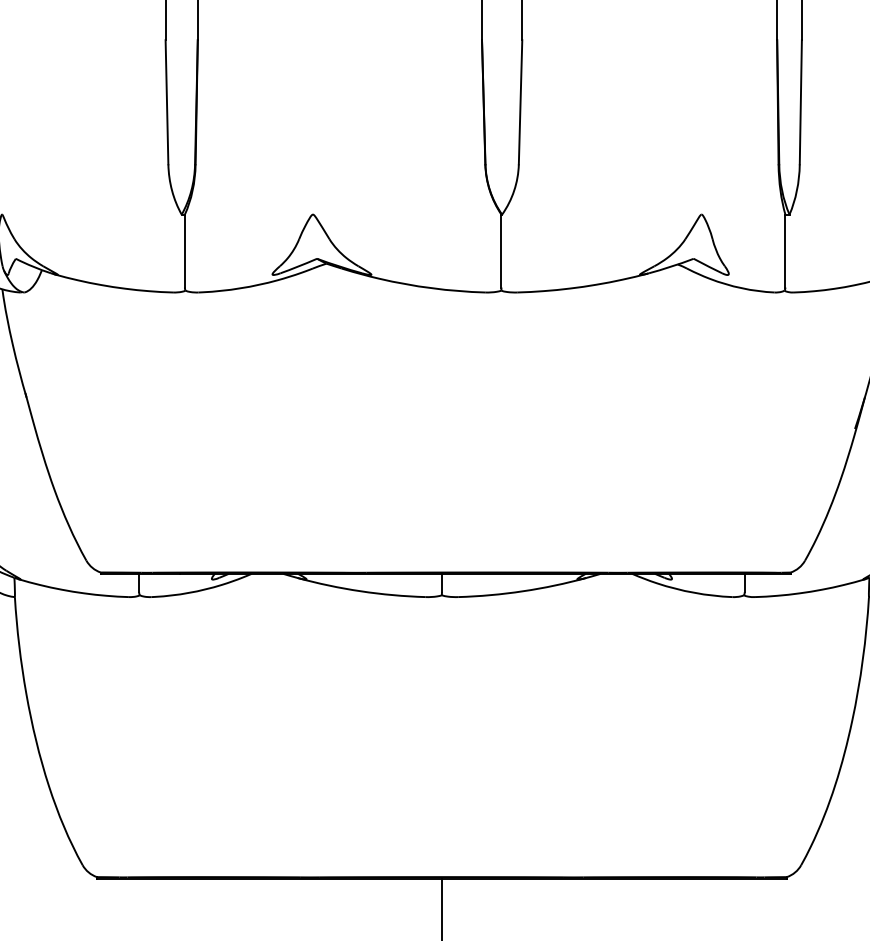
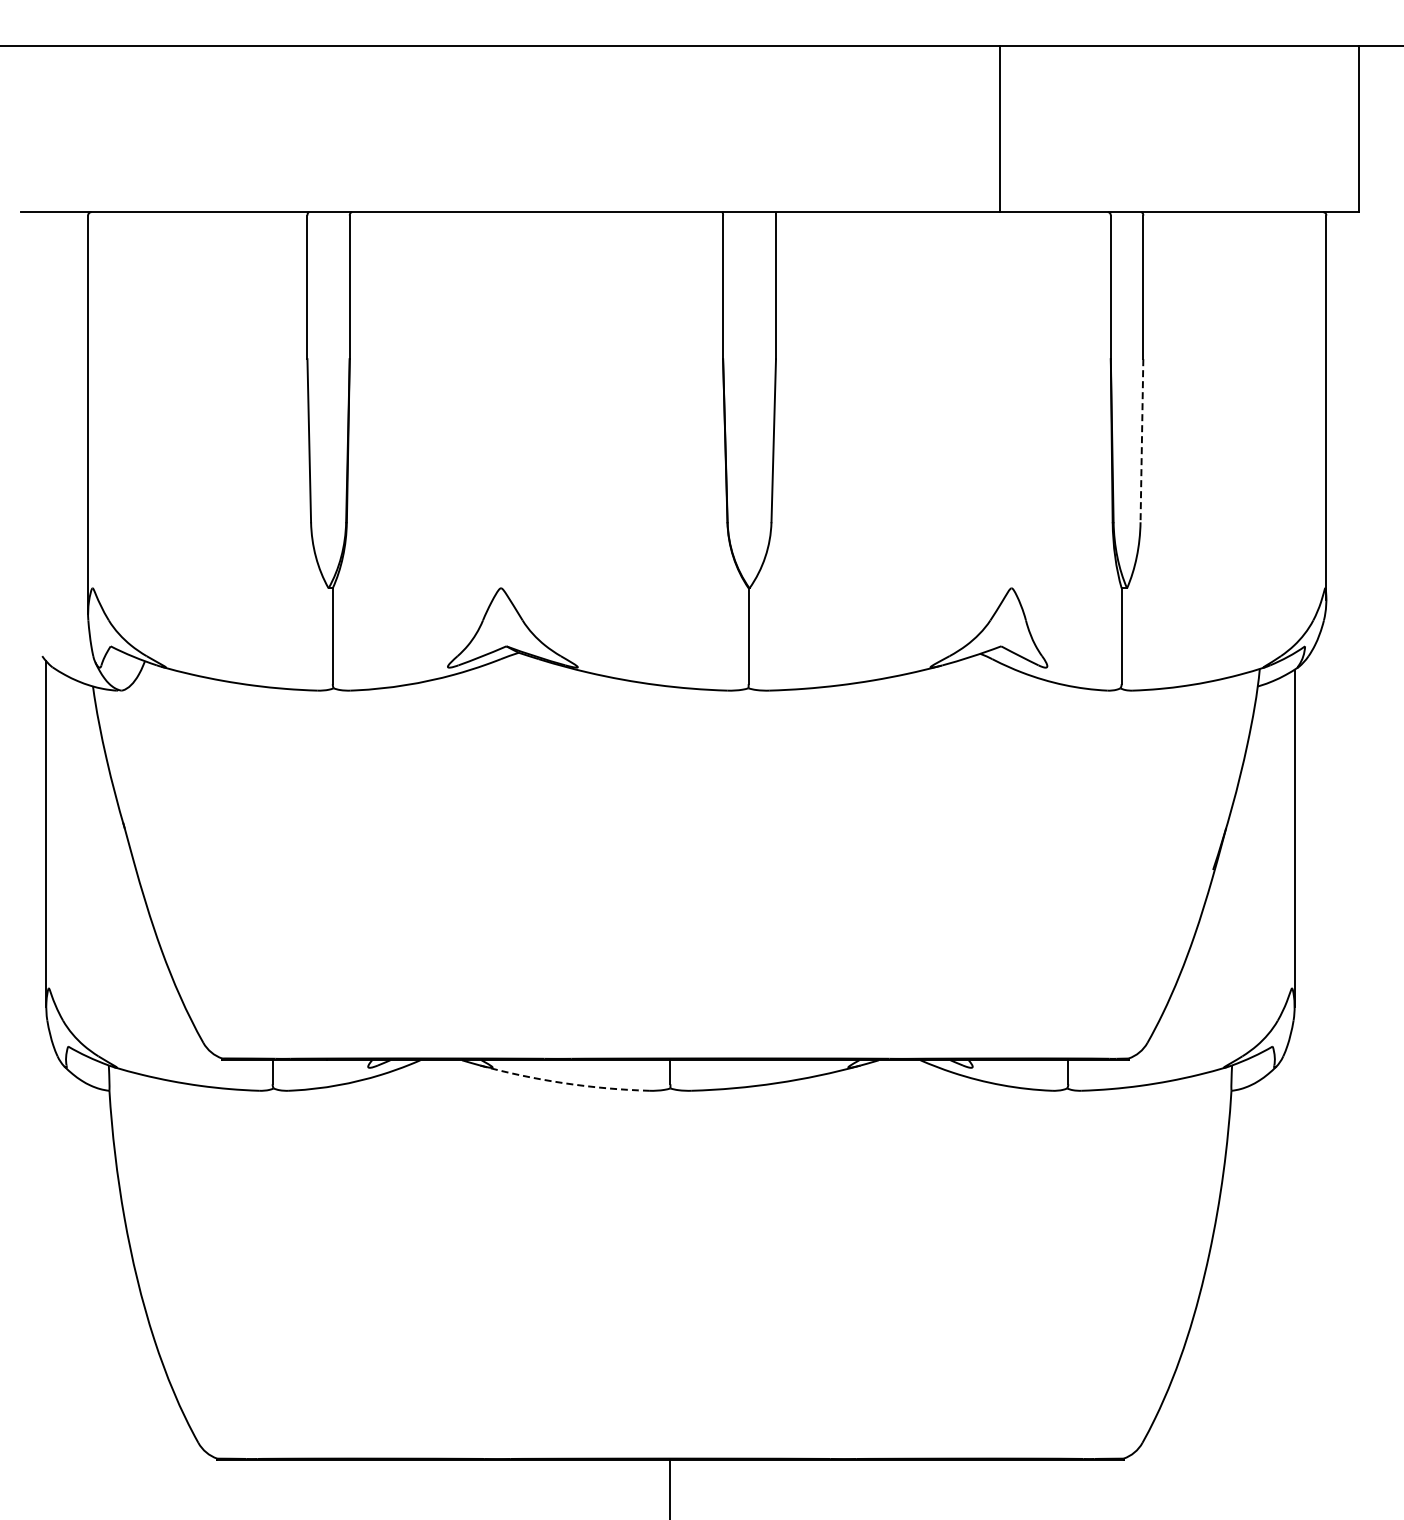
line: (800, 102) -> (1141, 440), solid -> dashed
arc: (360, 591) -> (563, 1083), solid -> dashed

